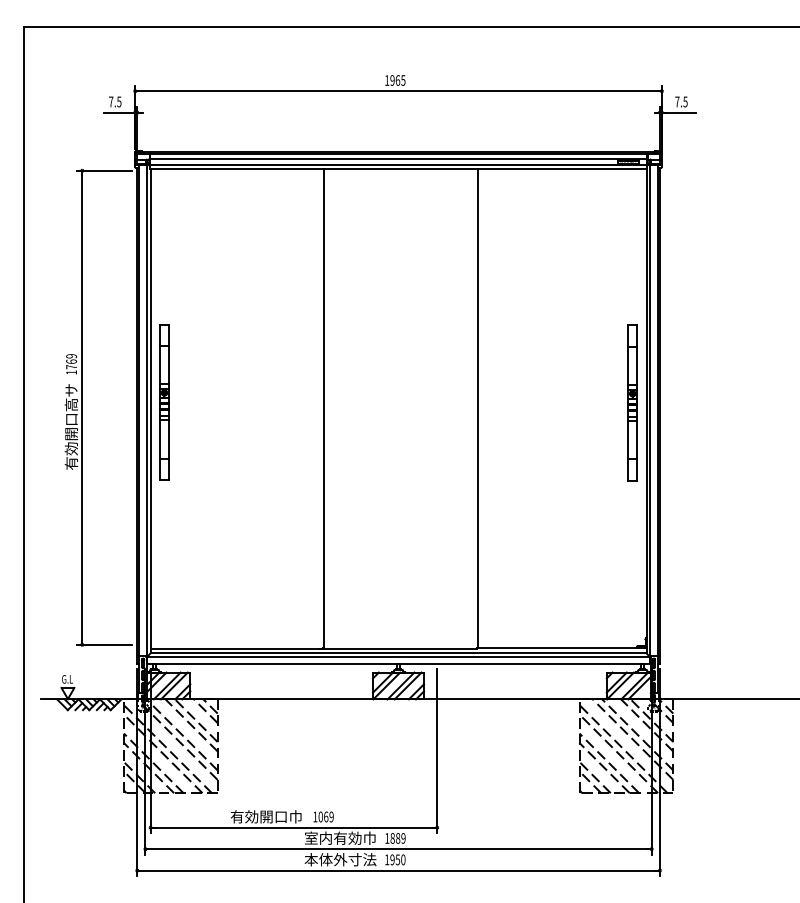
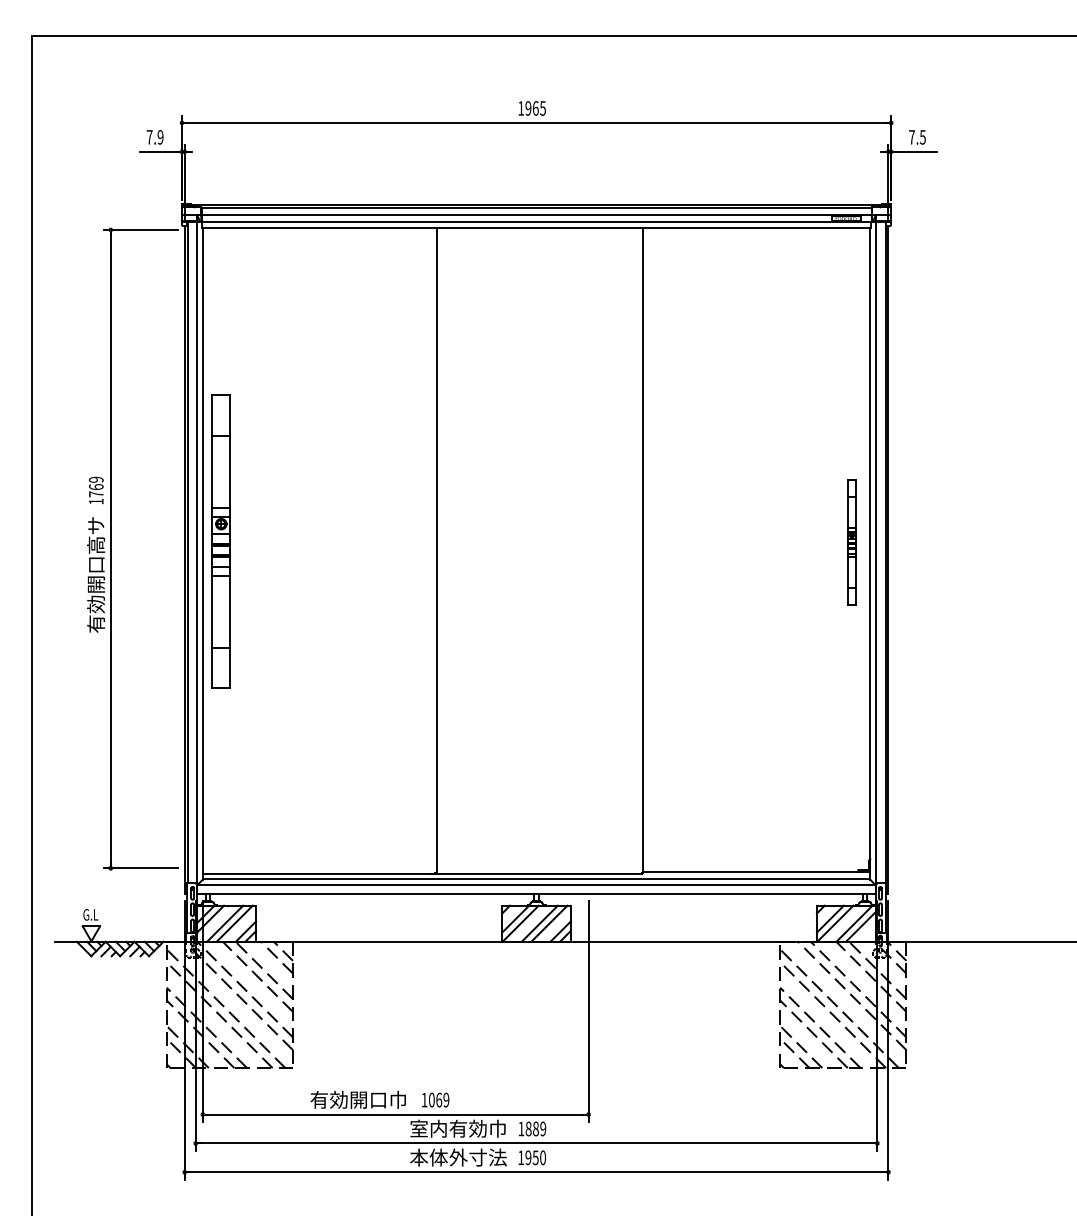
text: (119, 102) -> (160, 137), 7.5 -> 7.9
part: (164, 402) -> (221, 541), size x1.4
part: (632, 402) -> (851, 542), size x0.6

